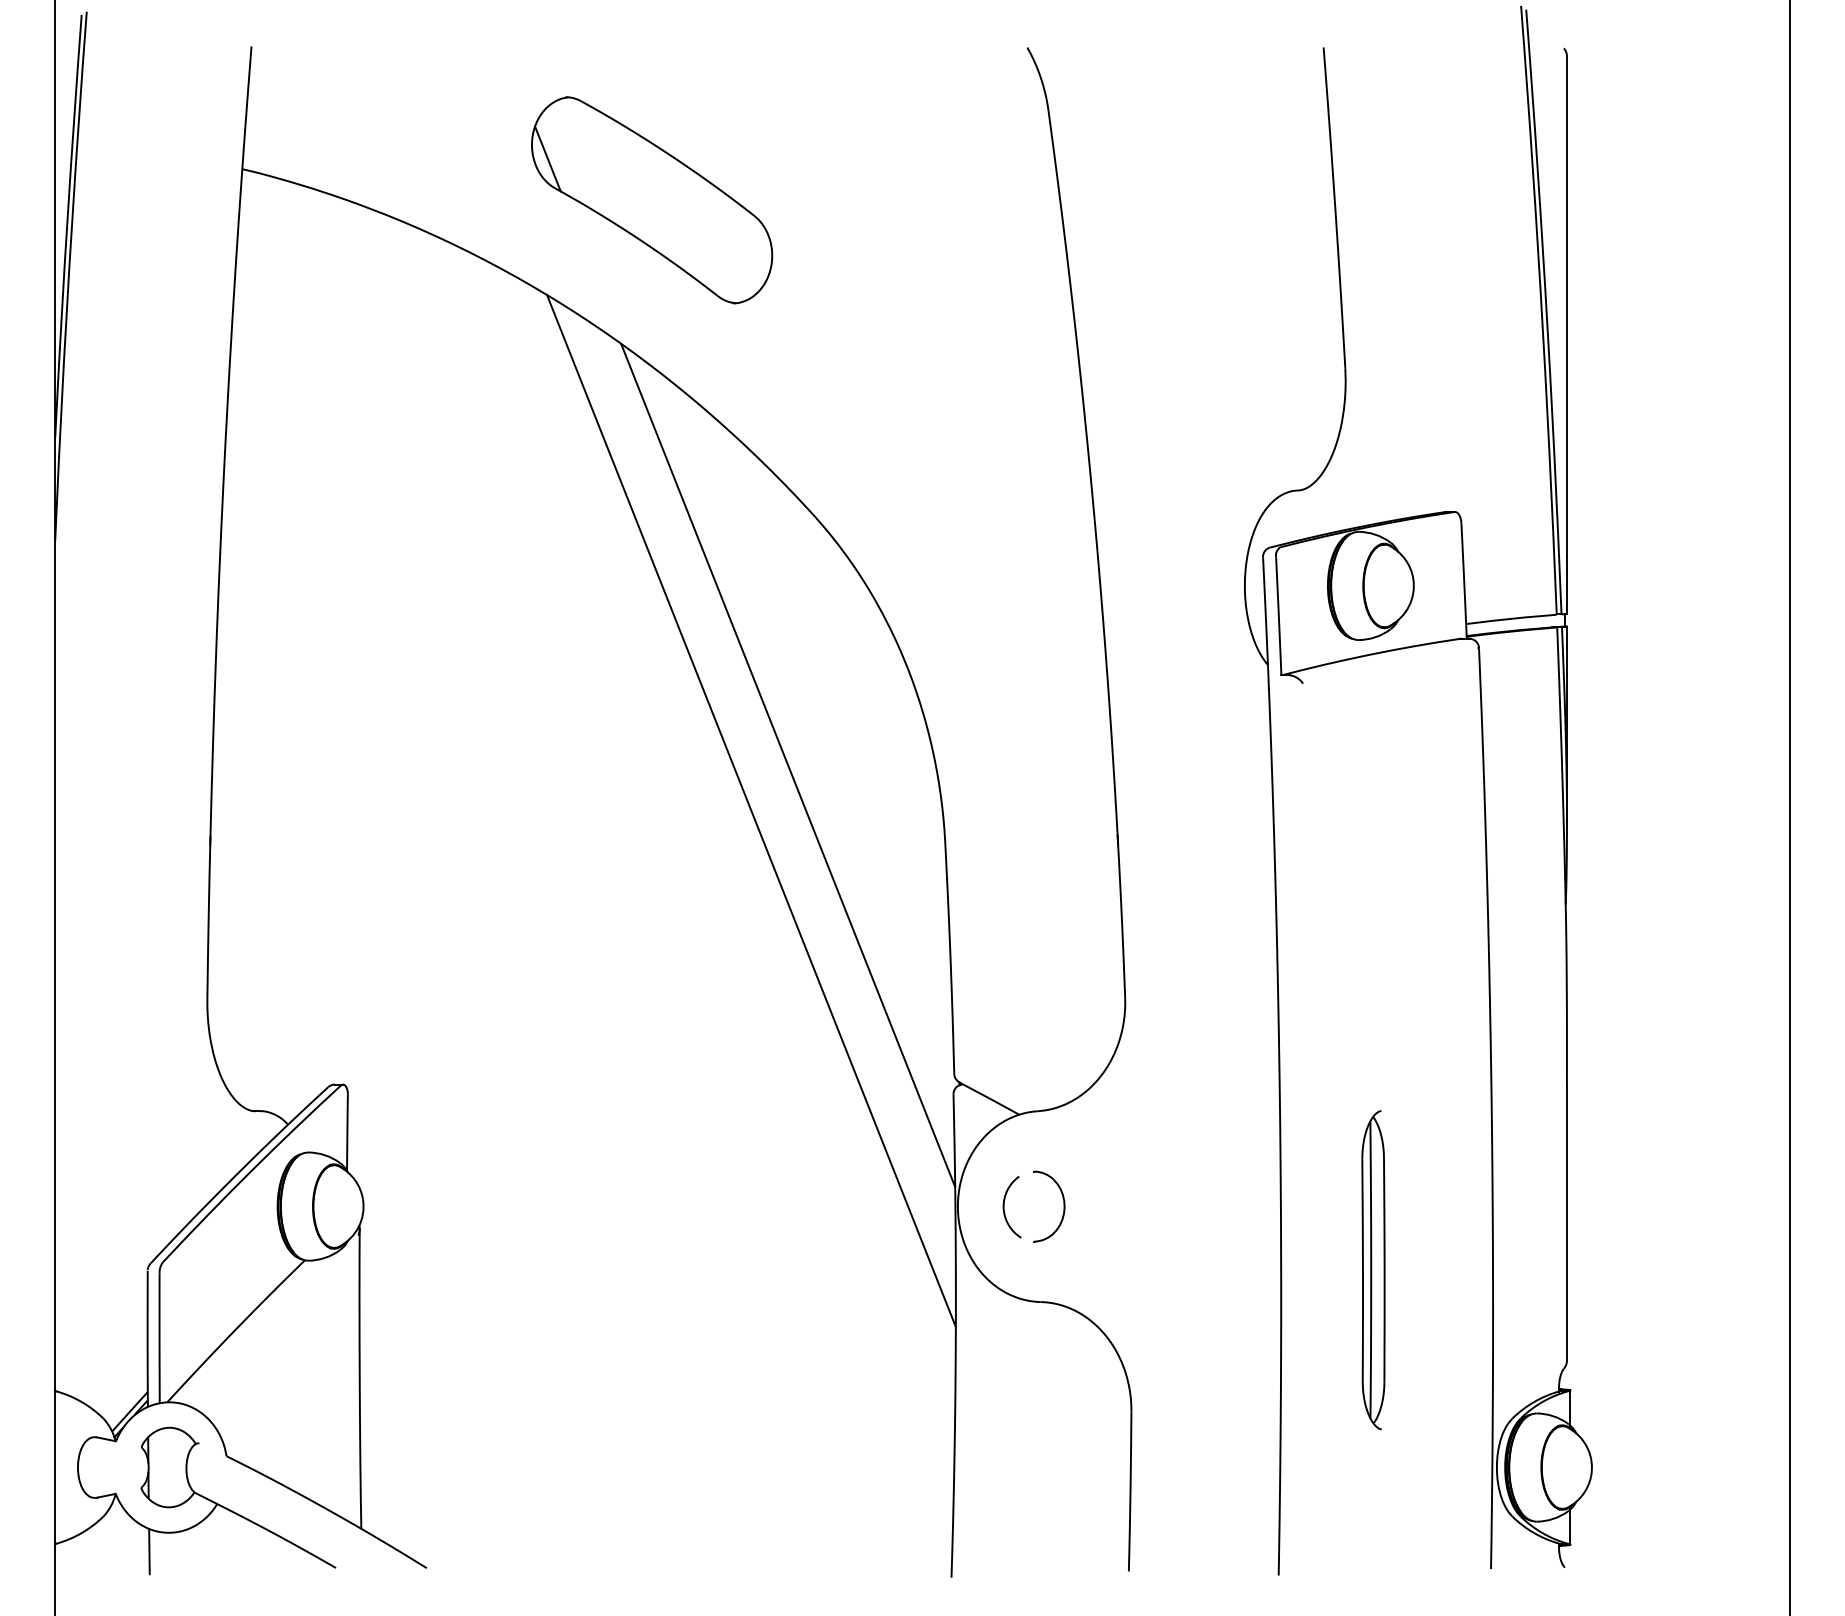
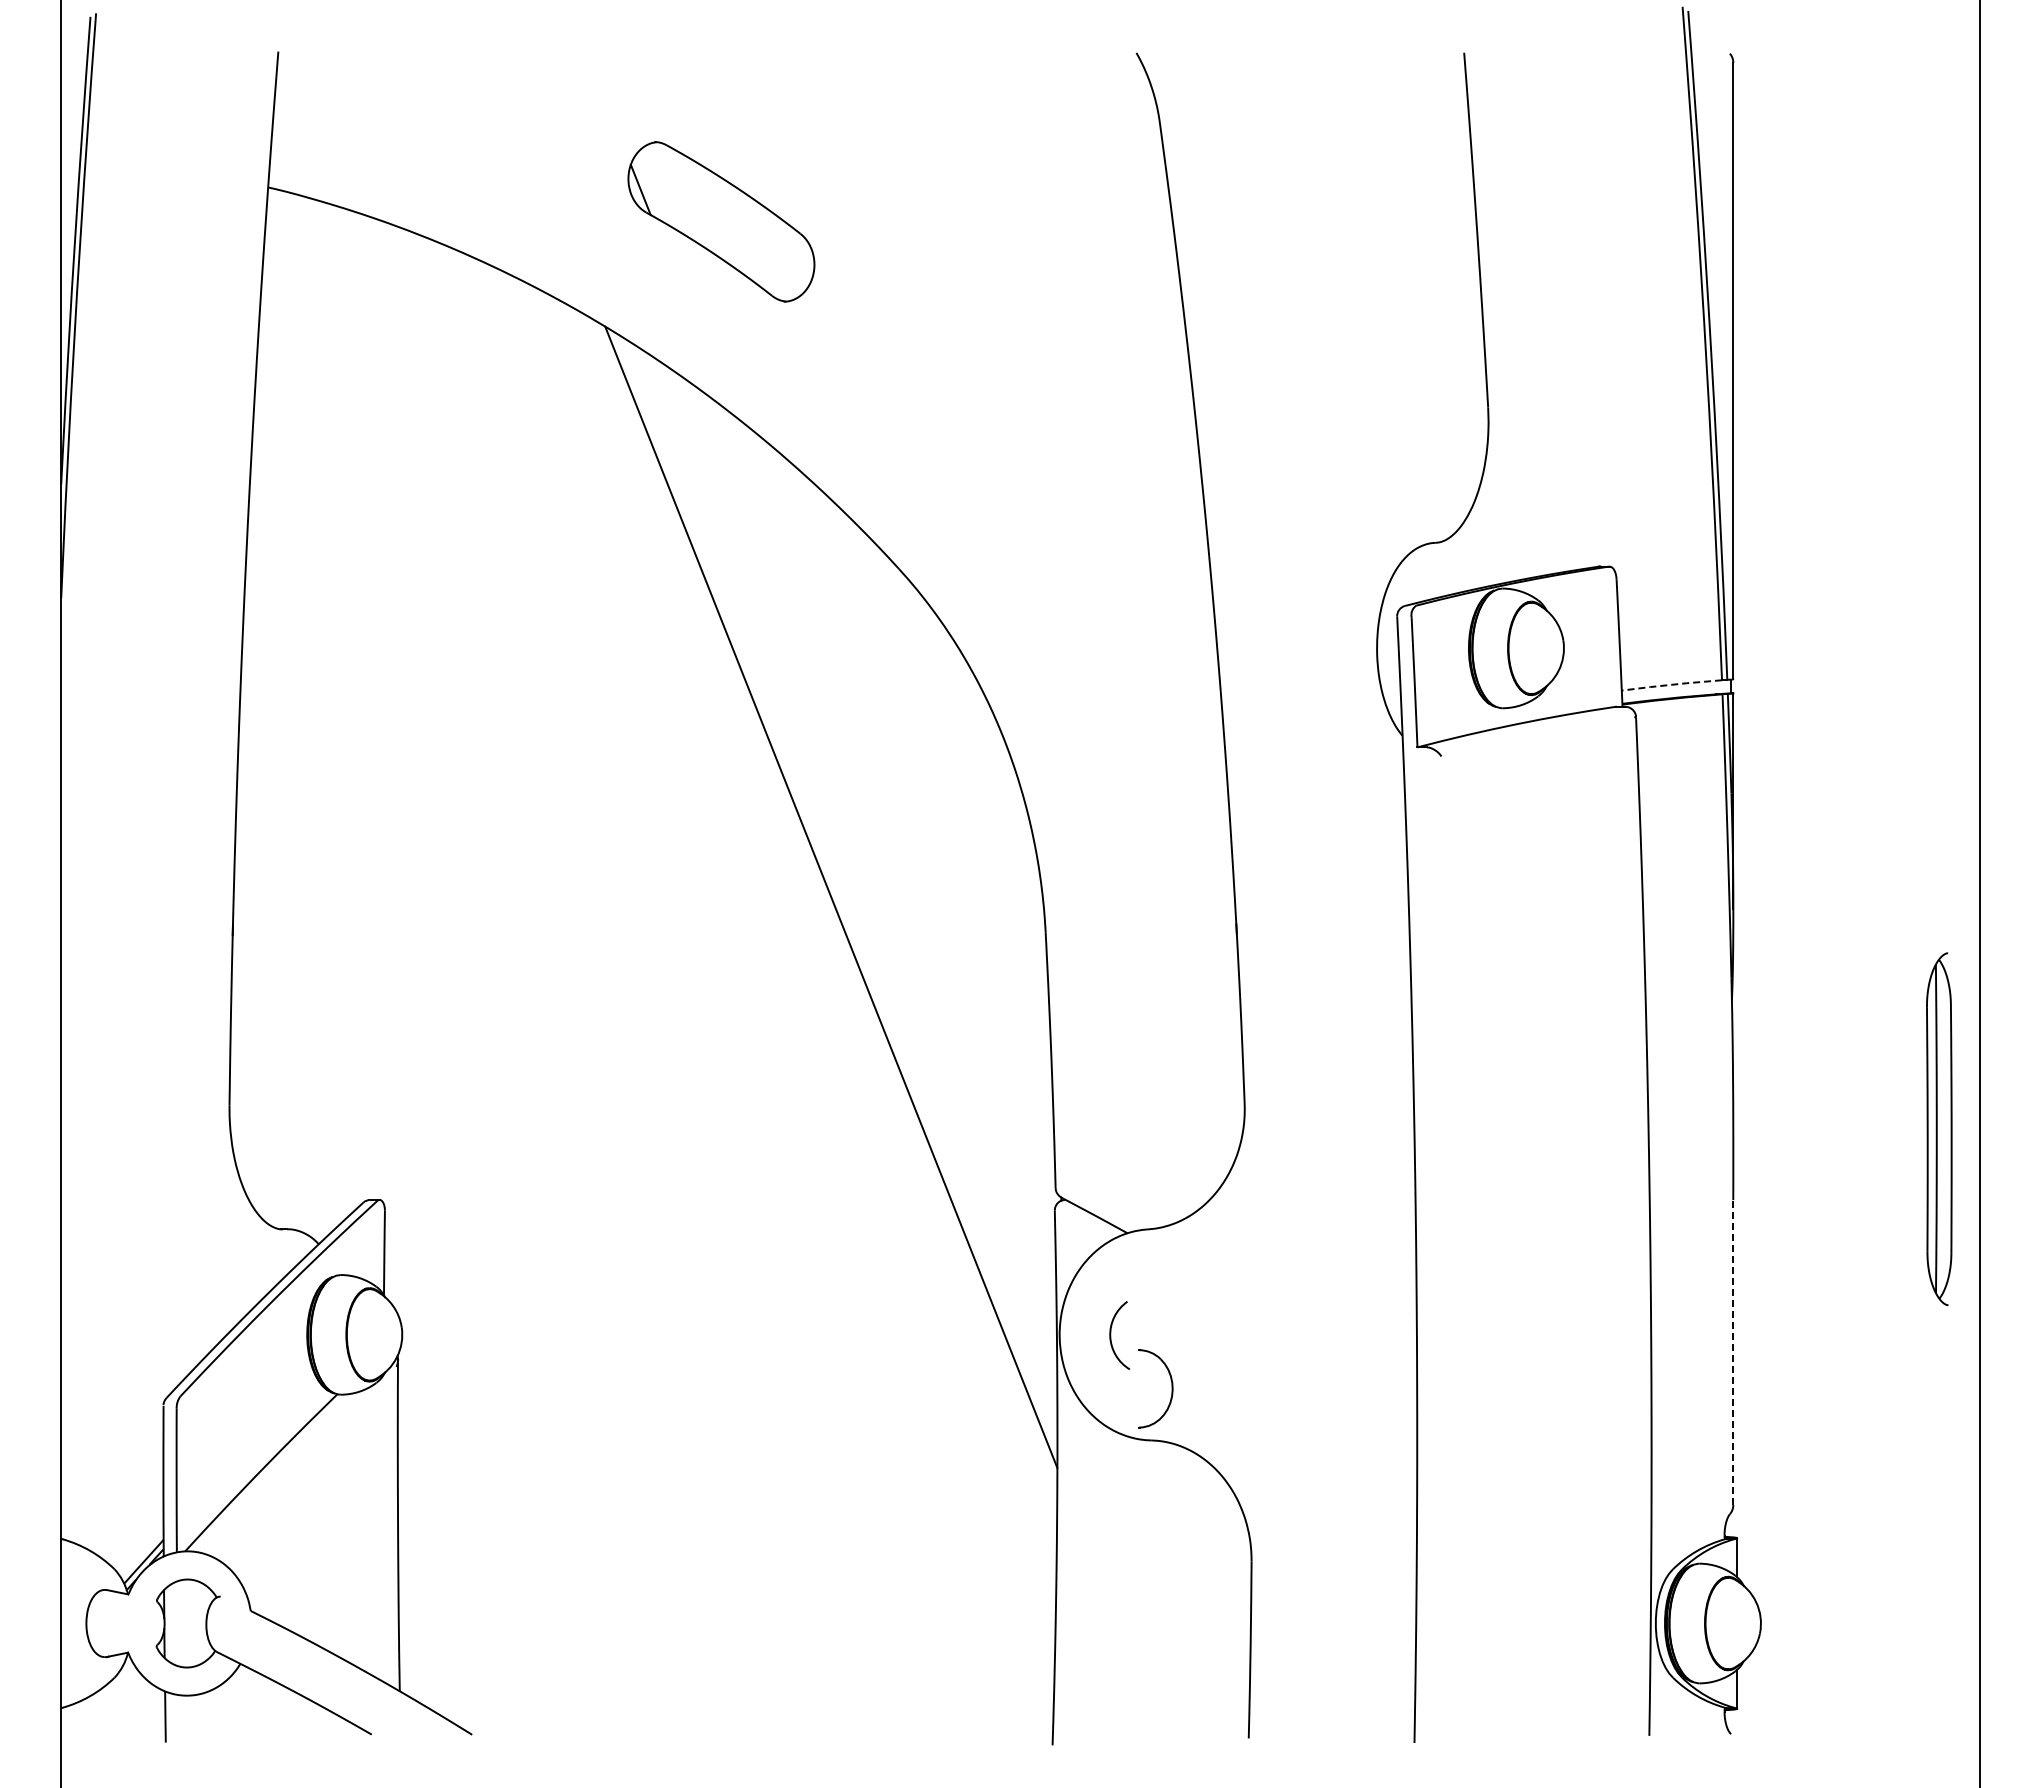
part: (652, 199) -> (721, 221), size x0.7
line: (1511, 618) -> (1671, 684), solid -> dashed
line: (787, 765) -> (871, 846), removed
part: (1063, 1206) -> (1171, 1388), moved
line: (1567, 1222) -> (1733, 1352), solid -> dashed
part: (1373, 1269) -> (1939, 1128), moved

